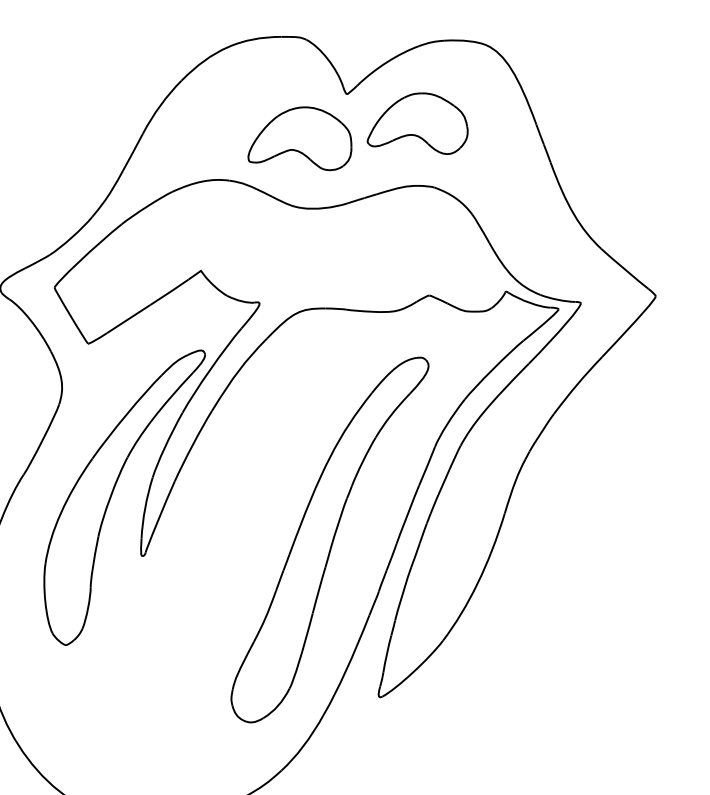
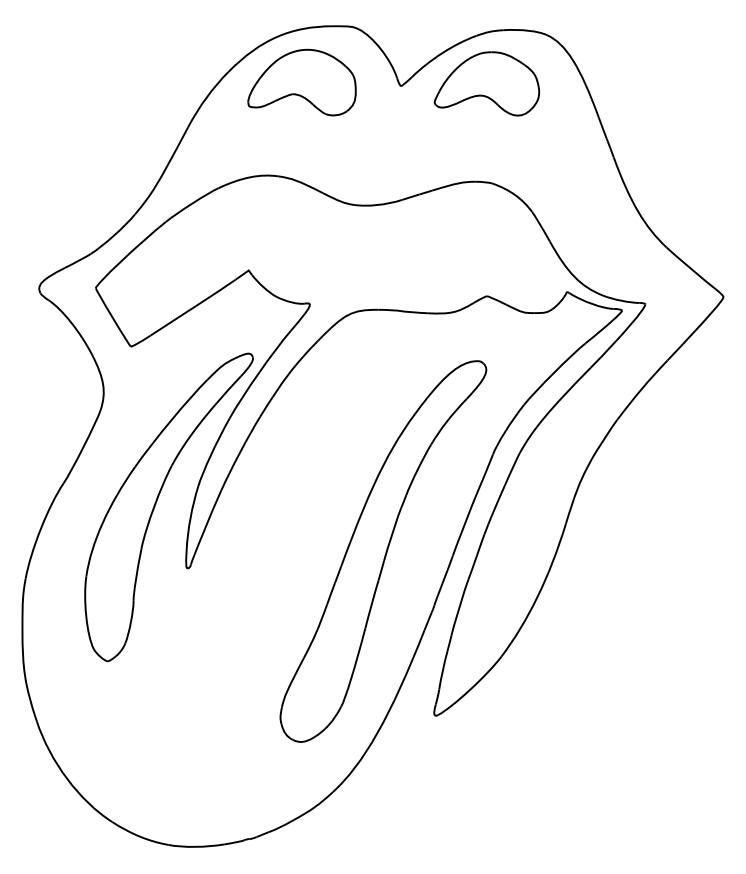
part: (417, 123) -> (486, 83), moved
part: (299, 138) -> (301, 82), moved

